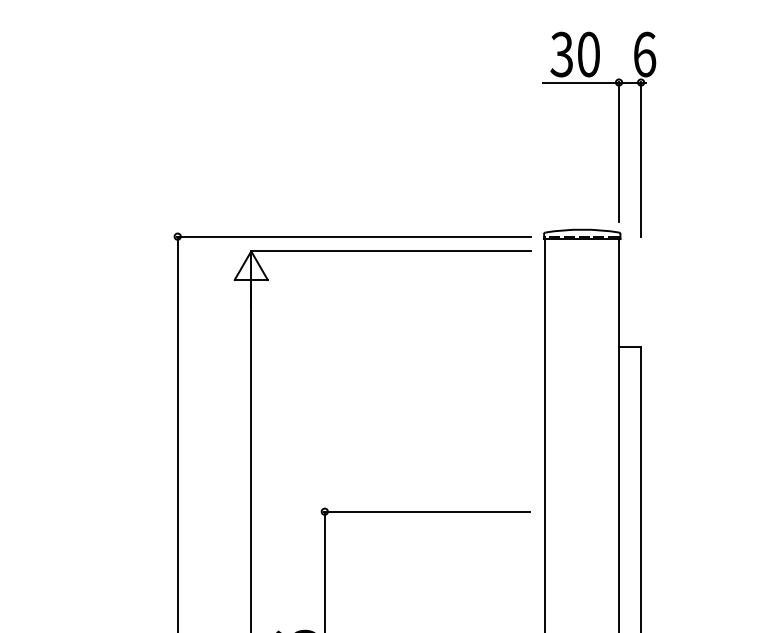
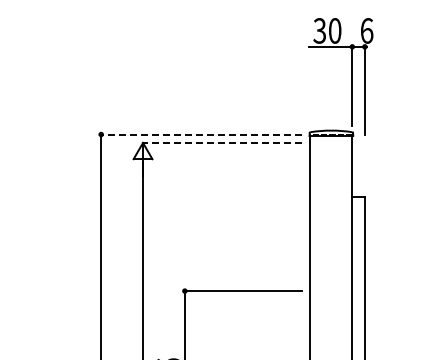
line: (354, 236) -> (201, 134), solid -> dashed
line: (390, 250) -> (222, 142), solid -> dashed

